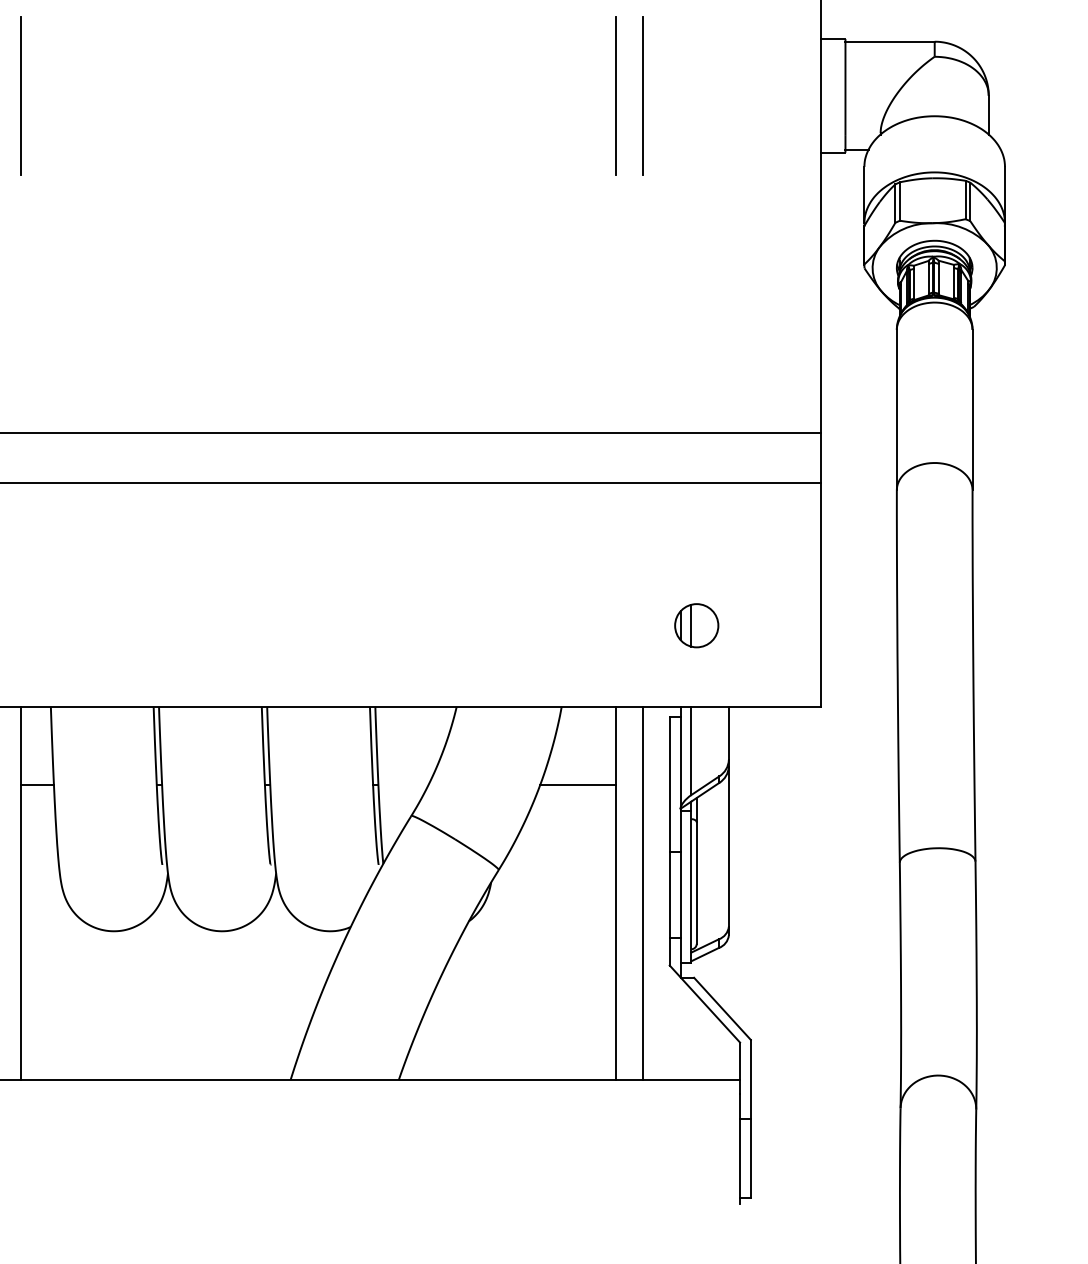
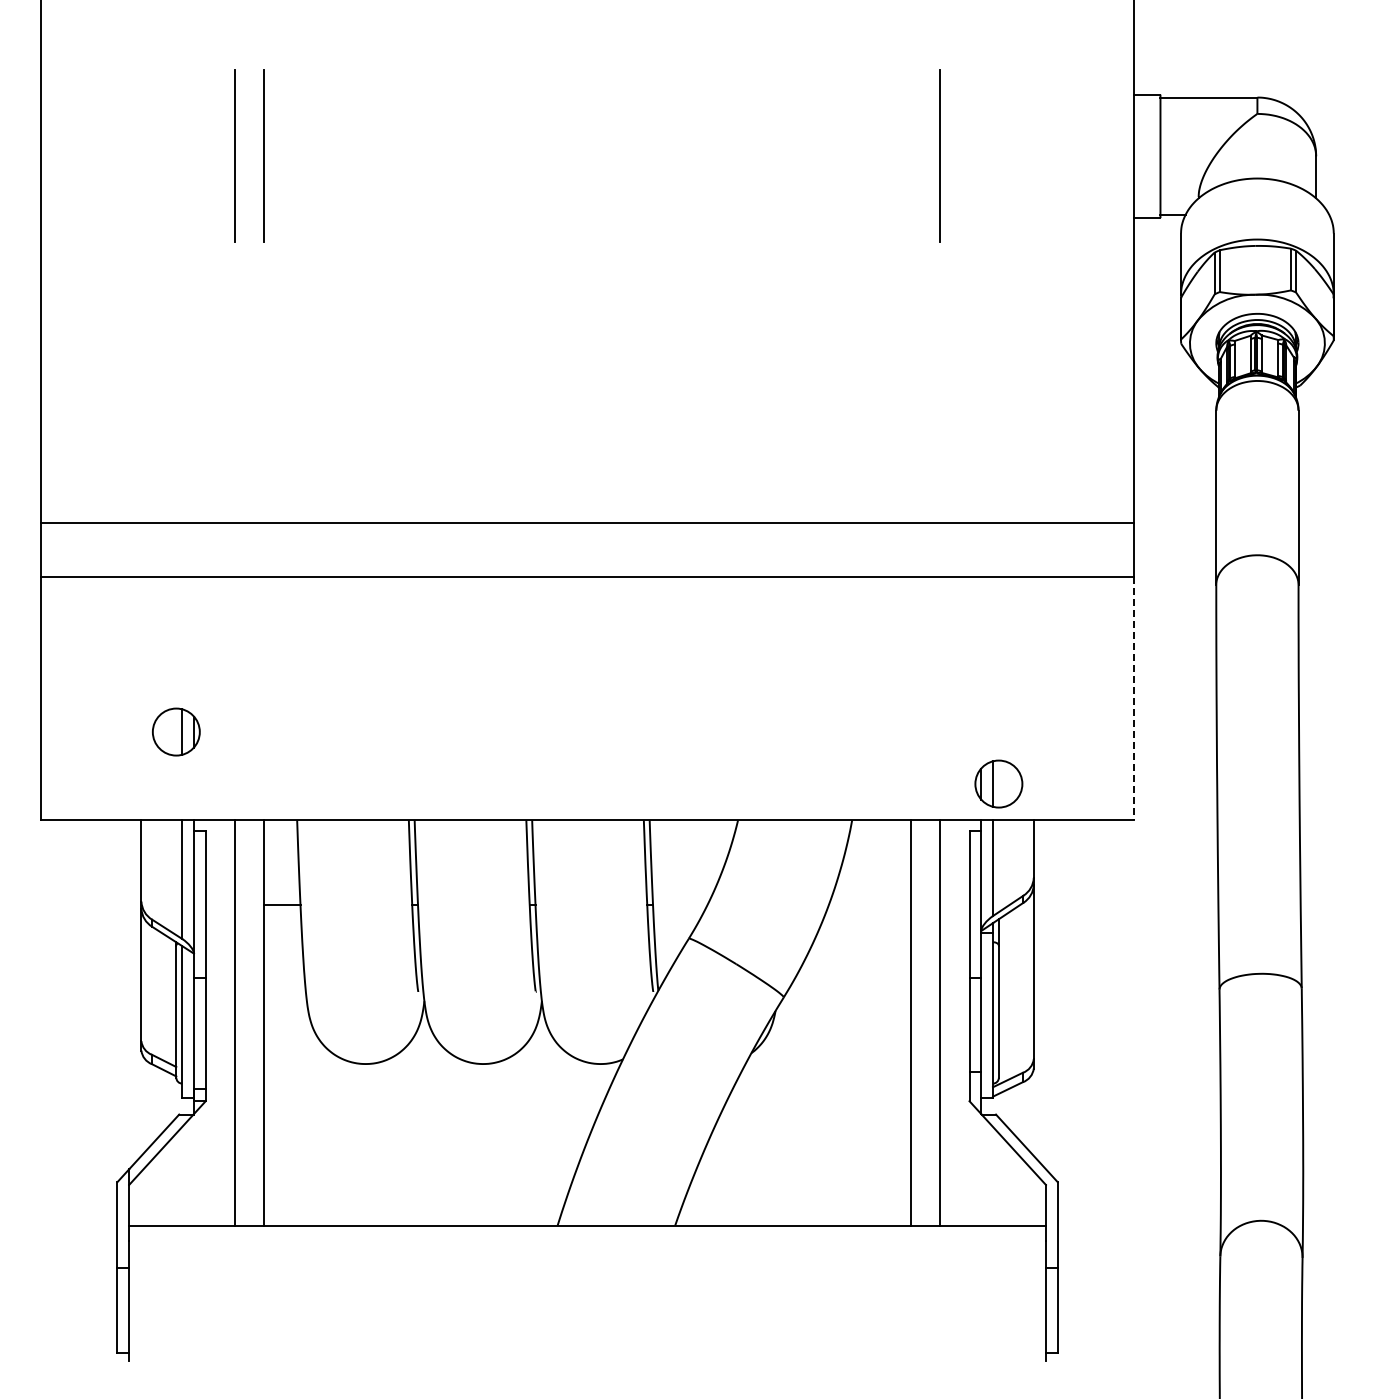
line: (615, 95) -> (910, 156), removed
line: (821, 594) -> (1134, 698), solid -> dashed
part: (696, 625) -> (998, 783), moved
line: (577, 785) -> (869, 905), removed

